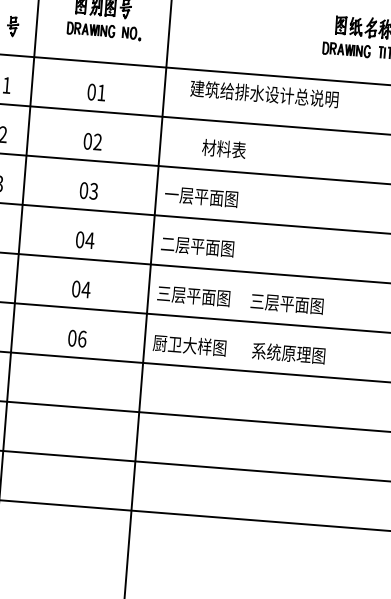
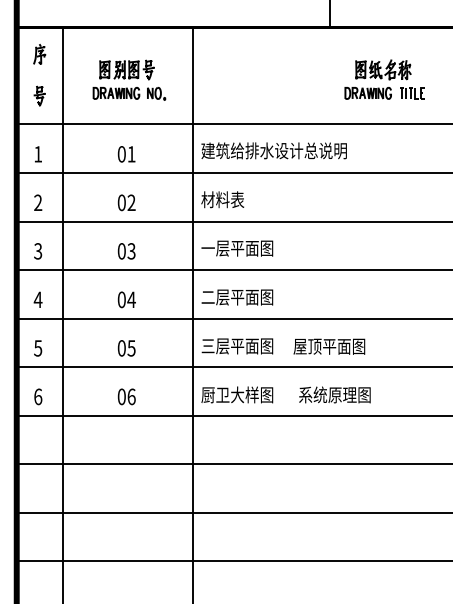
text: (263, 93) -> (273, 150), moved
text: (223, 148) -> (222, 199), moved
text: (86, 289) -> (131, 348), 04 -> 05
text: (264, 302) -> (307, 346), 三层平面图 -> 屋顶平面图

